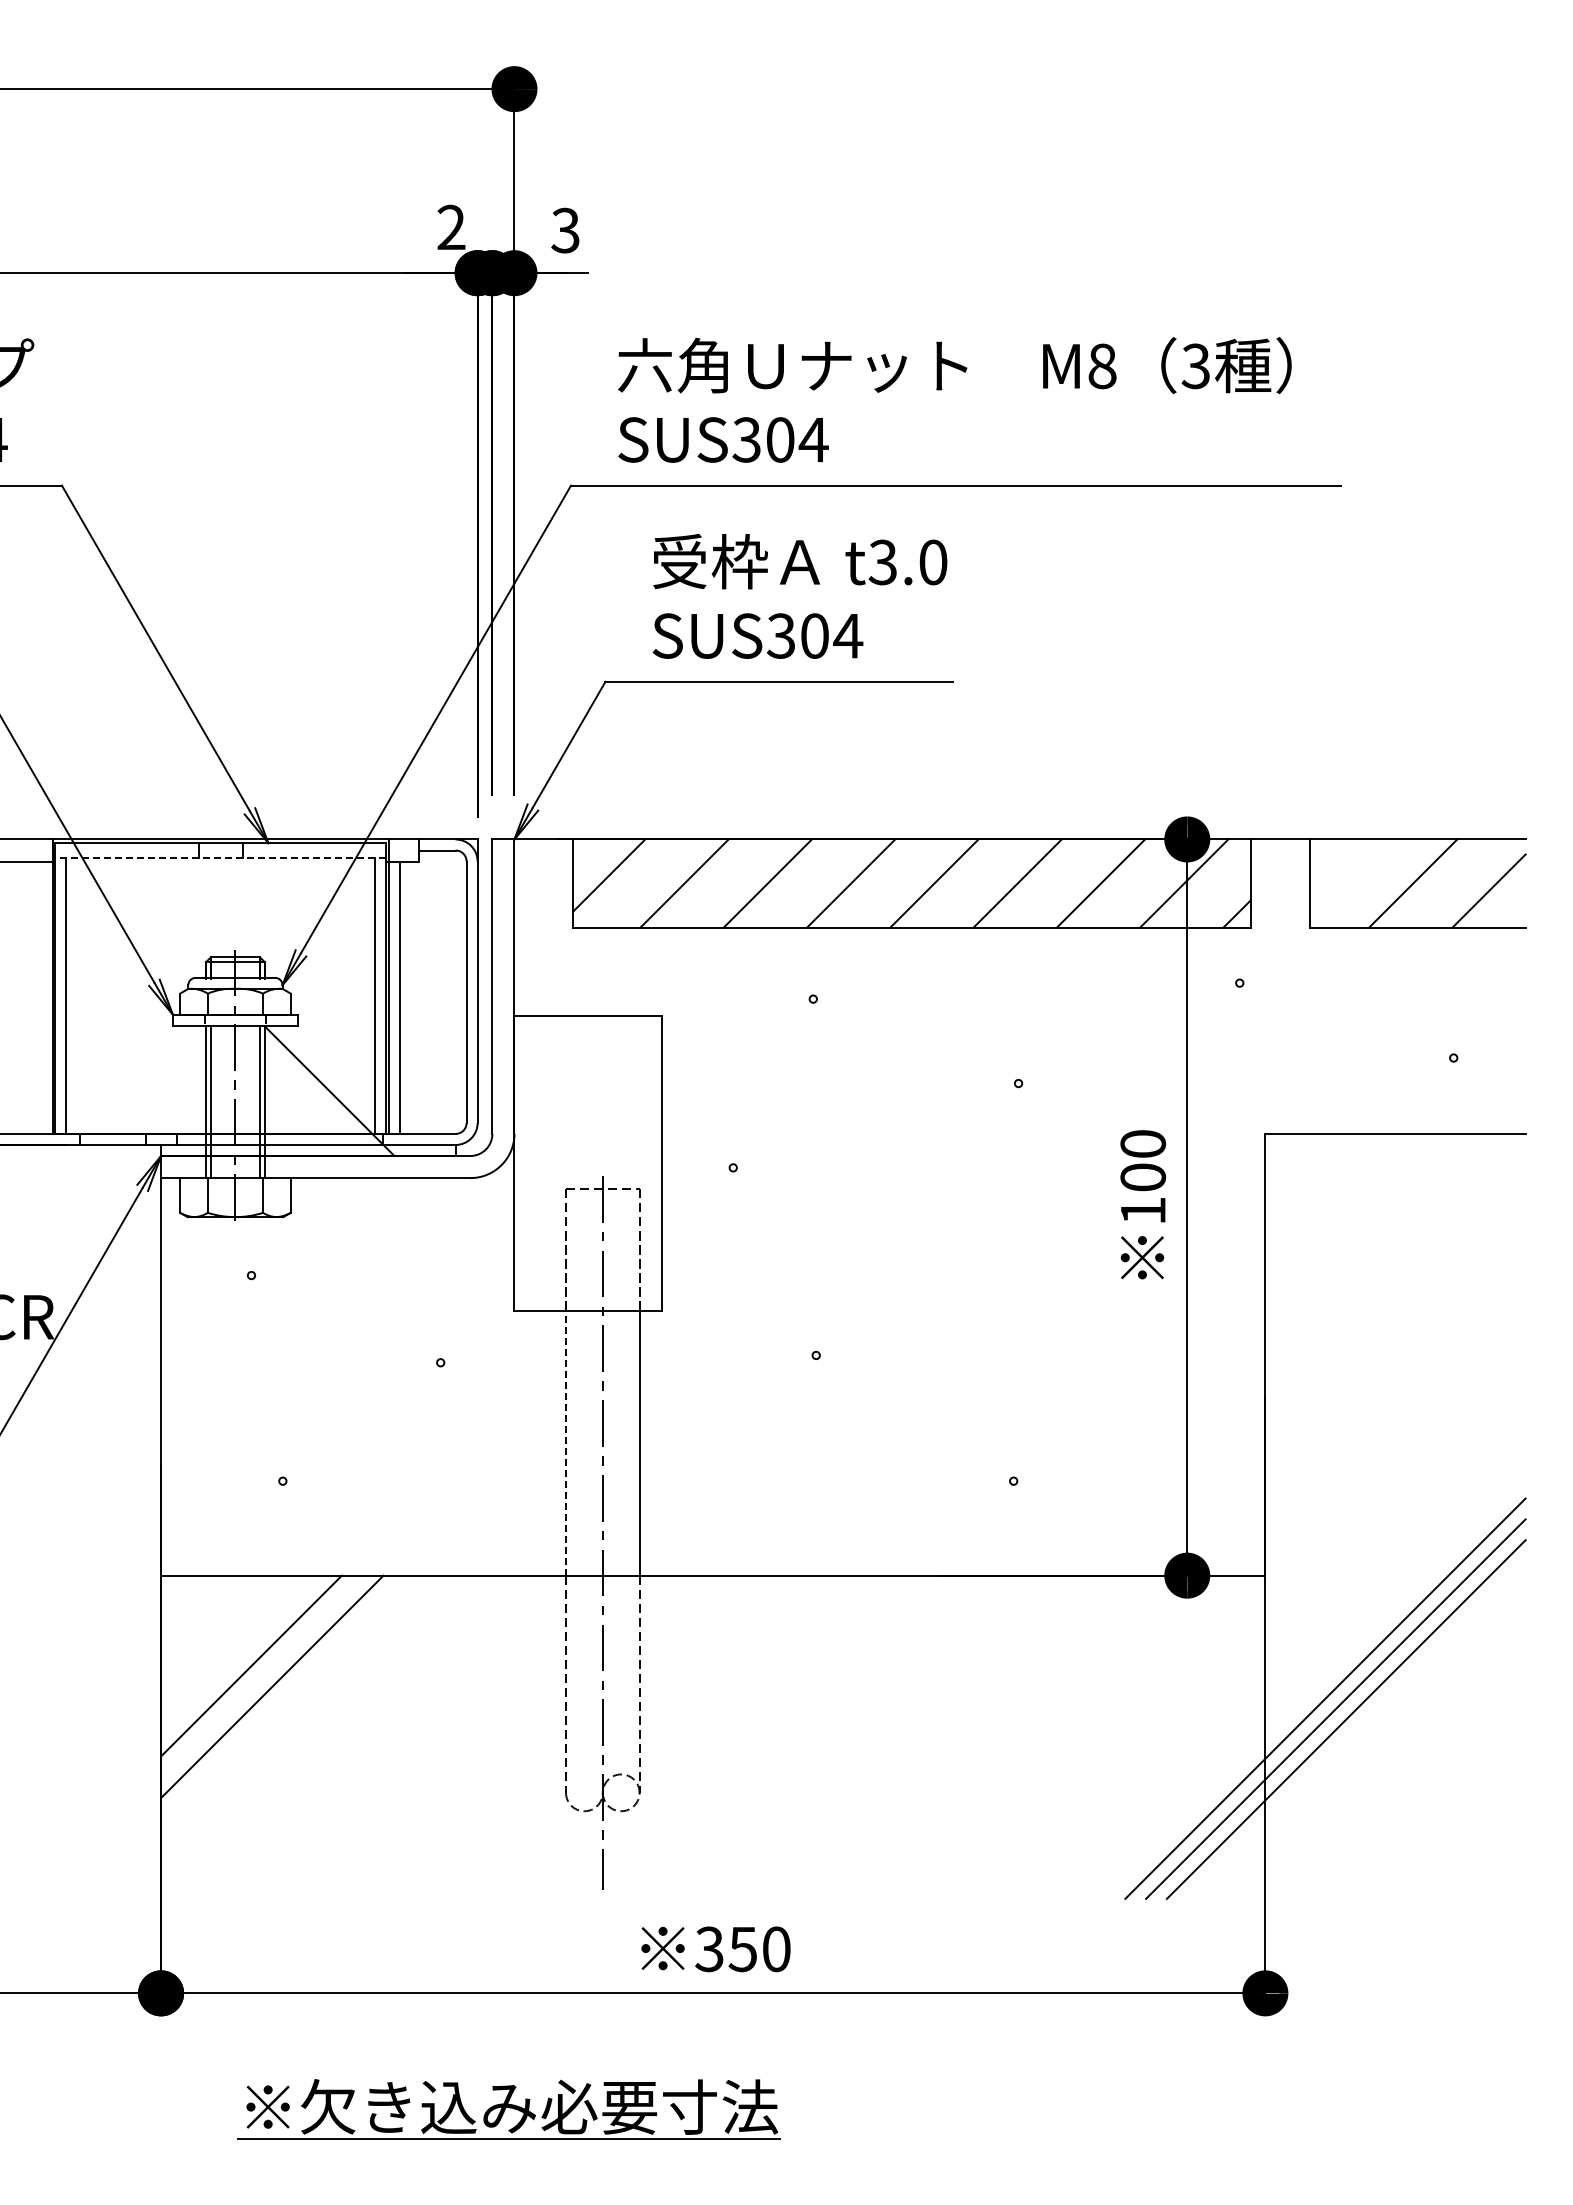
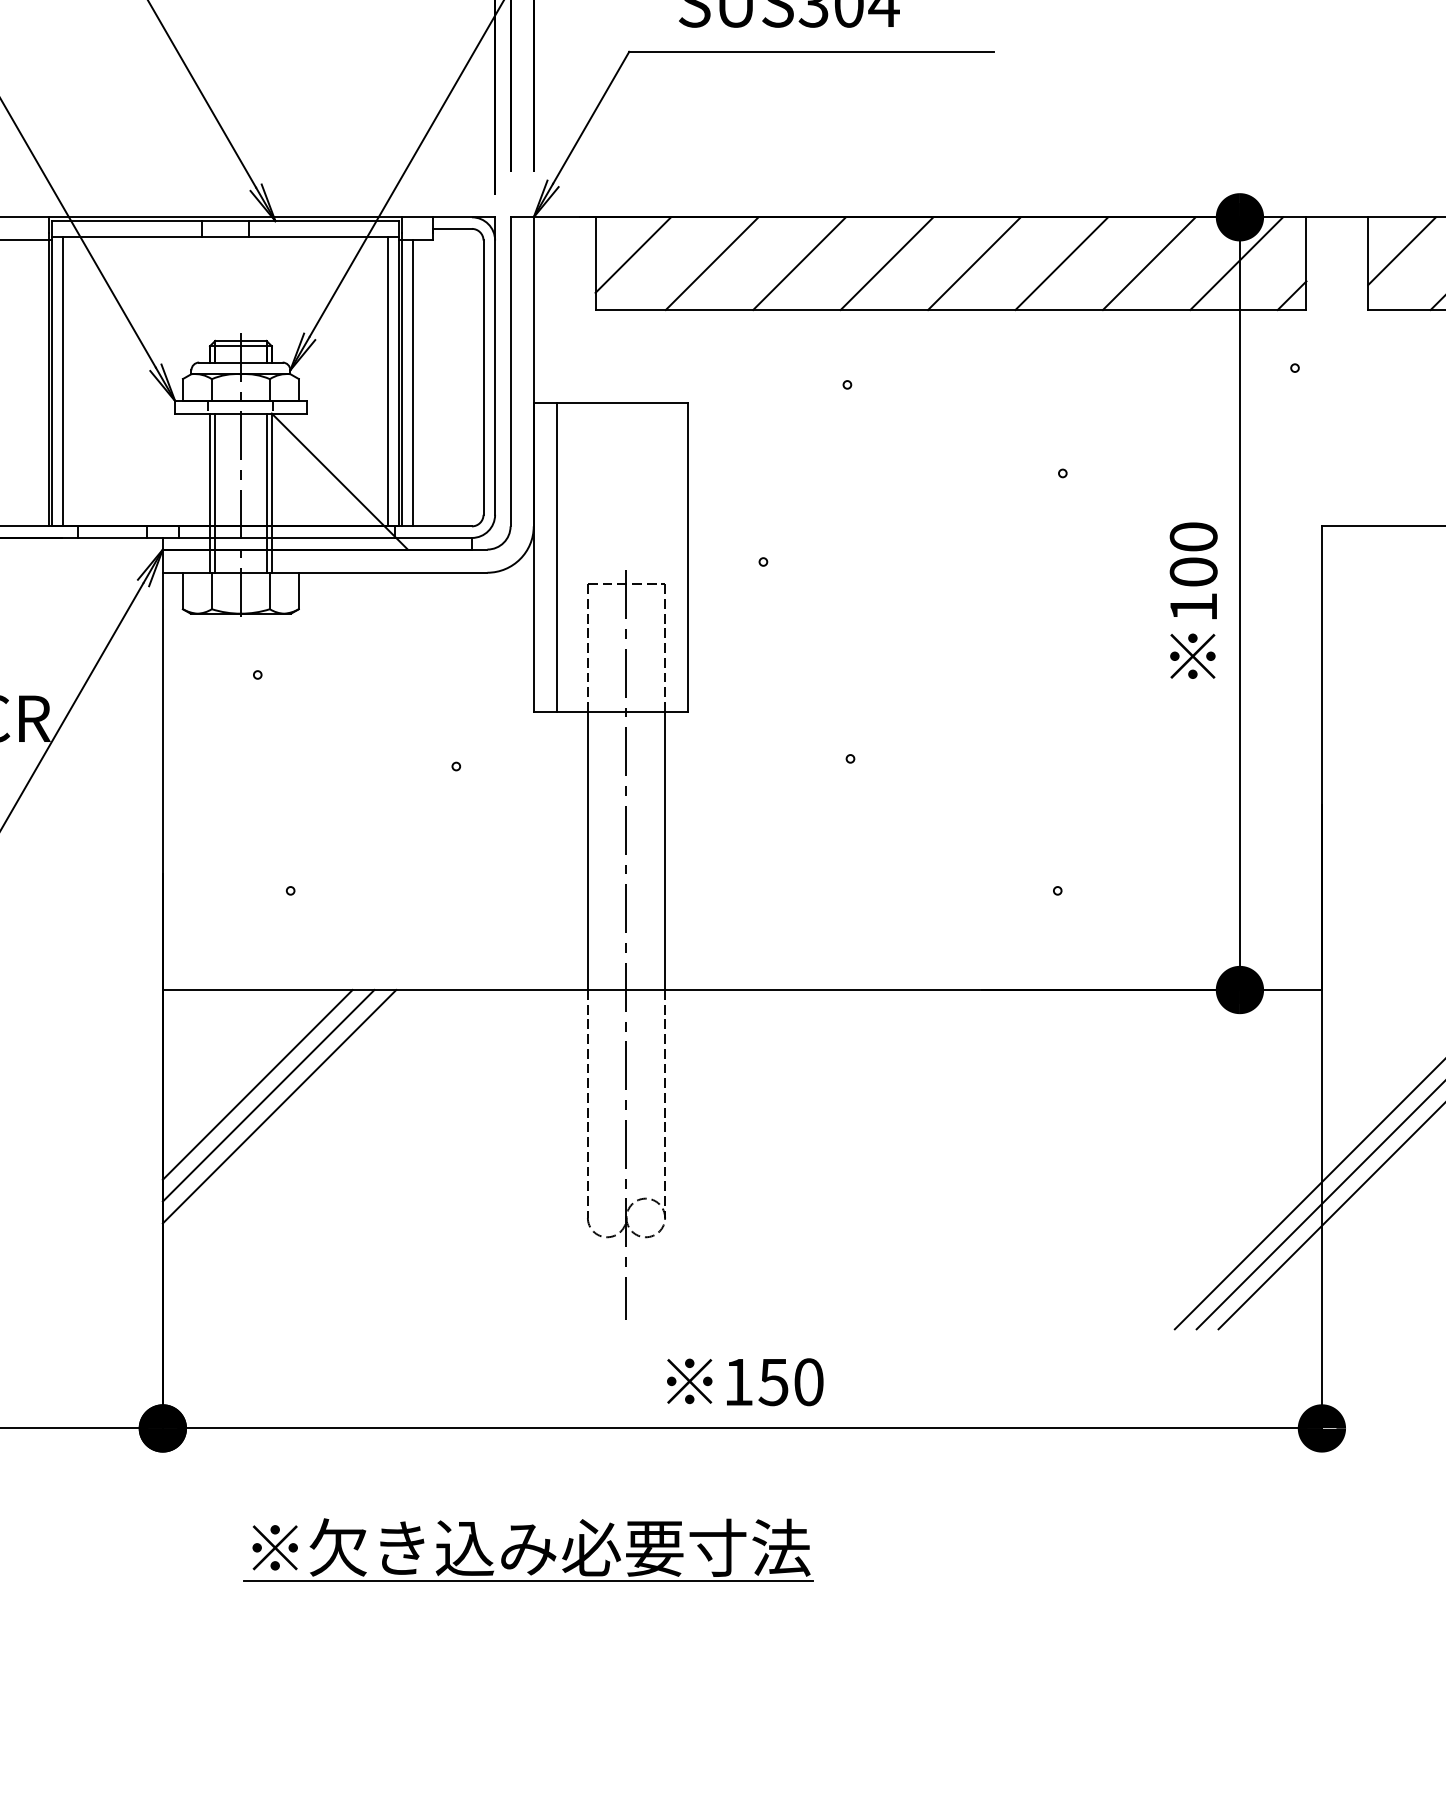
line: (220, 857) -> (225, 236), dashed -> solid
line: (1341, 871) -> (1401, 250), added
line: (536, 1163) -> (556, 557), added
line: (566, 1443) -> (588, 851), dashed -> solid
line: (261, 1676) -> (268, 1095), added
text: (709, 1949) -> (738, 1382), 350 -> 150

